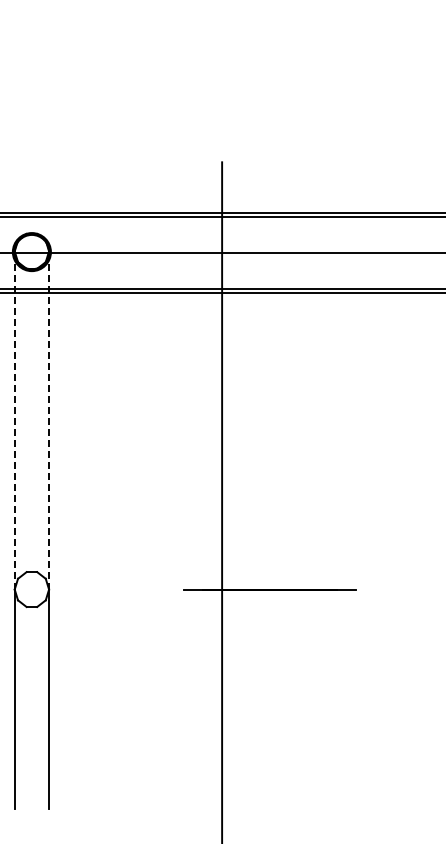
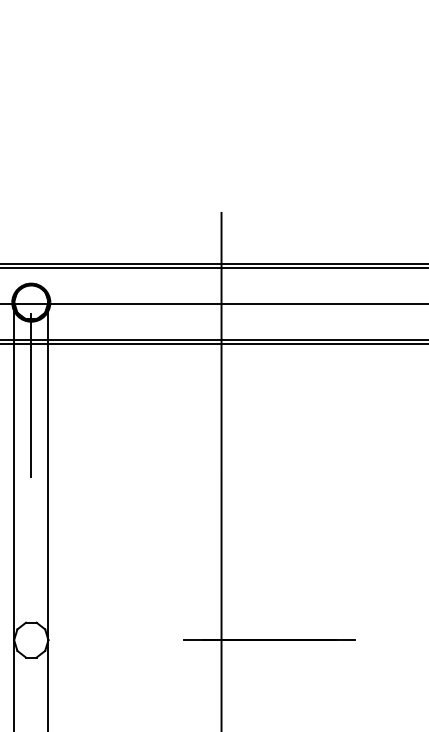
line: (31, 344) -> (30, 395), added
line: (14, 419) -> (13, 470), dashed -> solid
line: (49, 419) -> (48, 470), dashed -> solid

